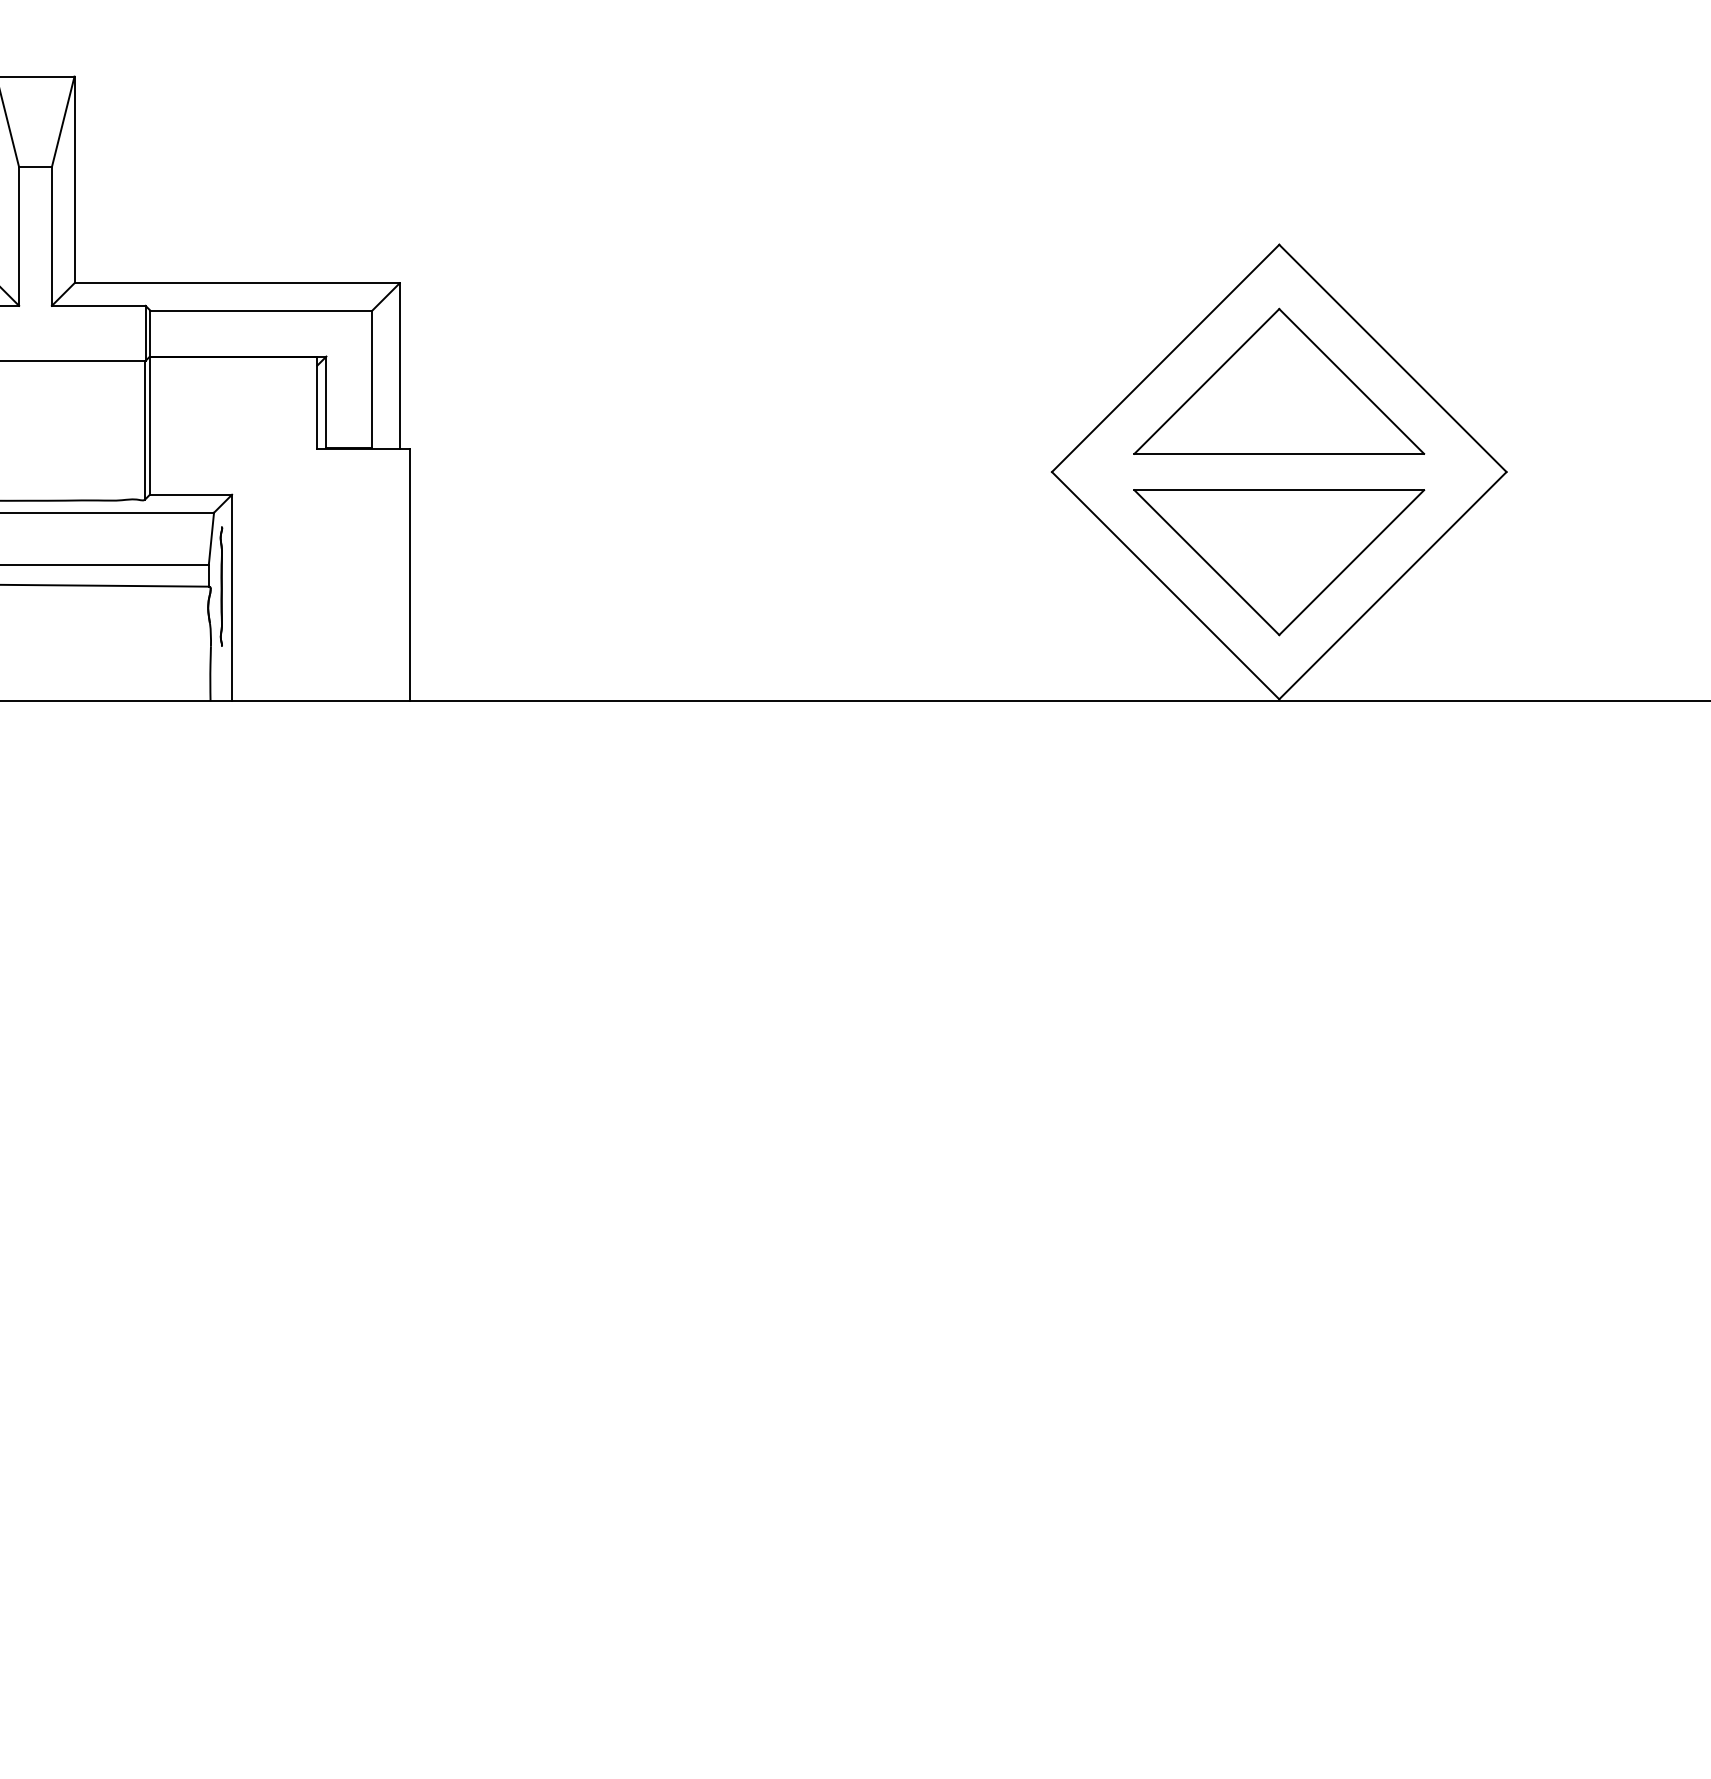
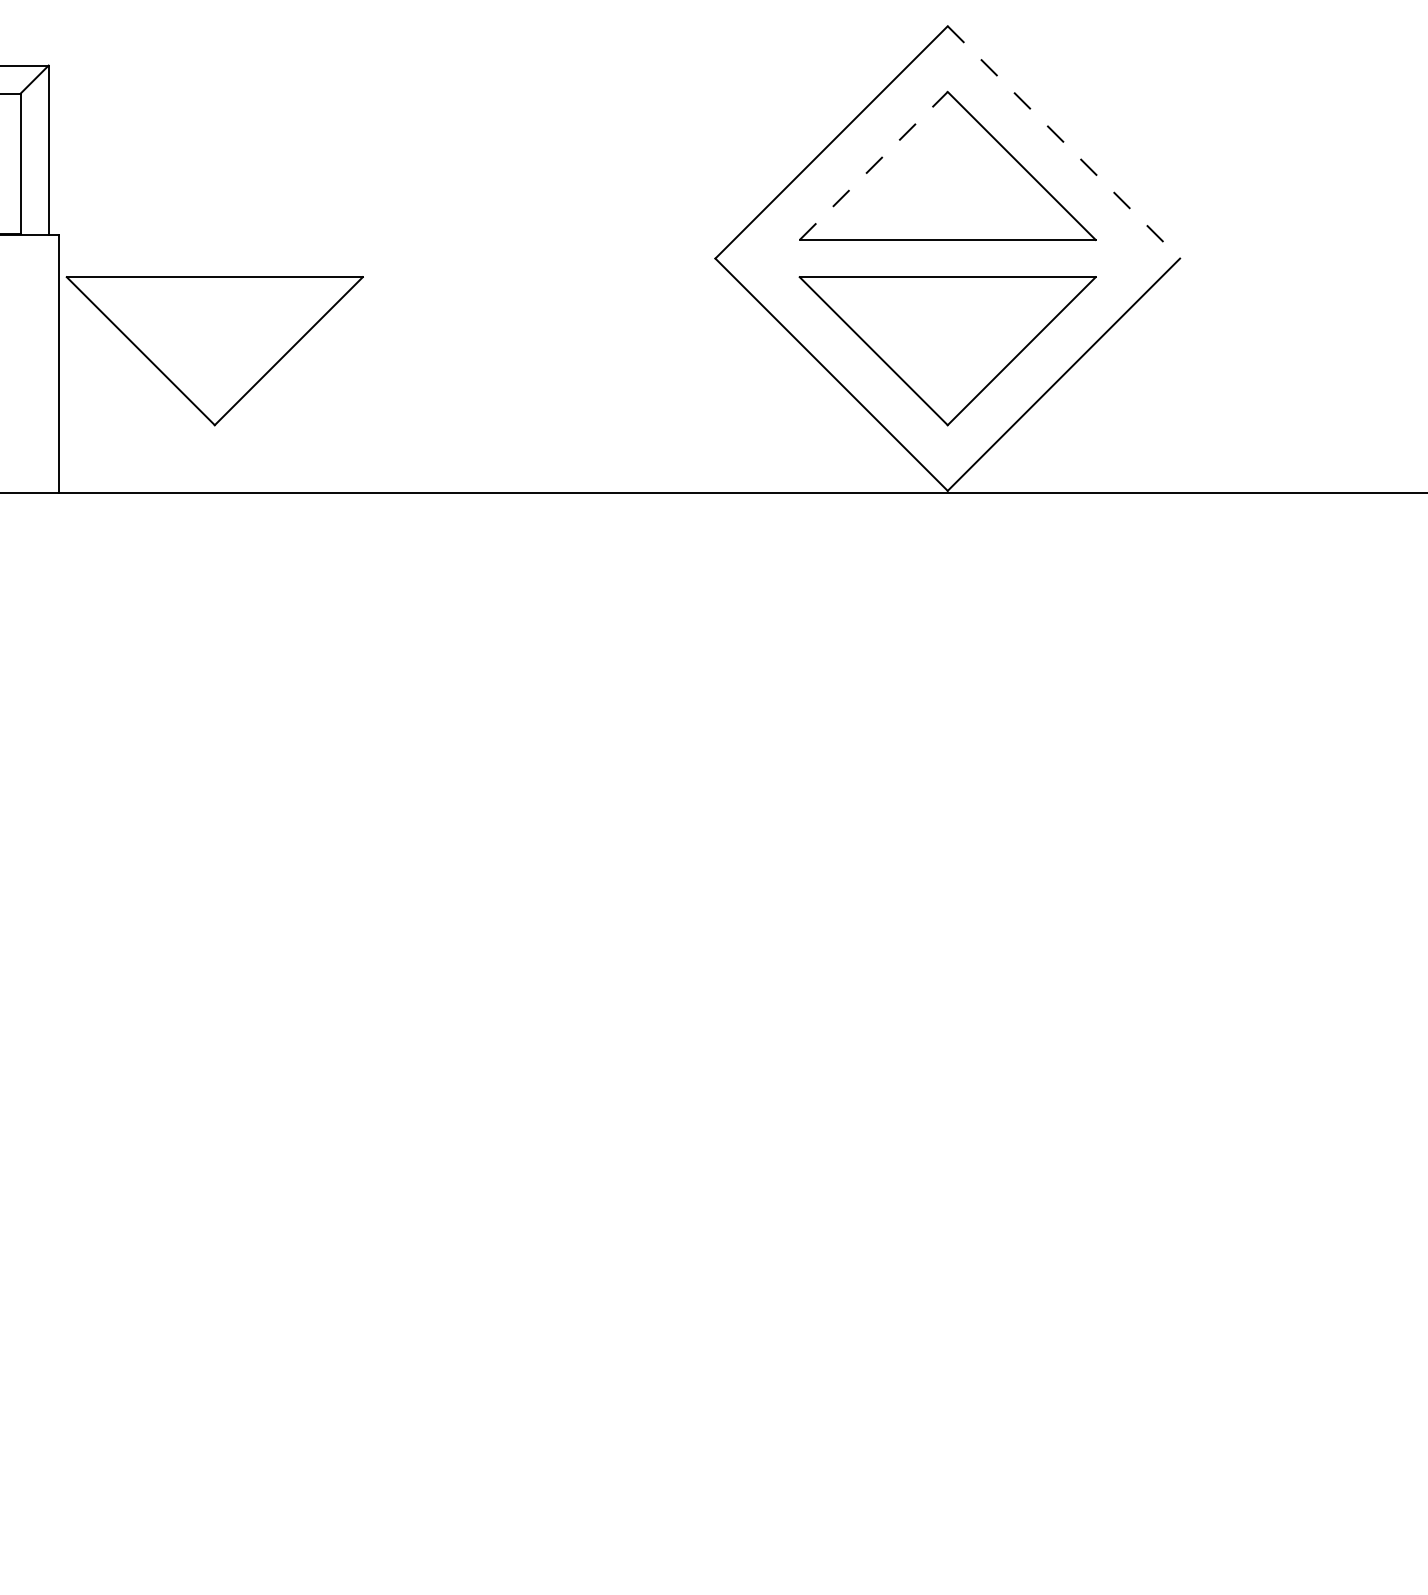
line: (1392, 358) -> (1063, 142), solid -> dashed
line: (1207, 381) -> (874, 166), solid -> dashed
part: (562, 562) -> (215, 351), added

